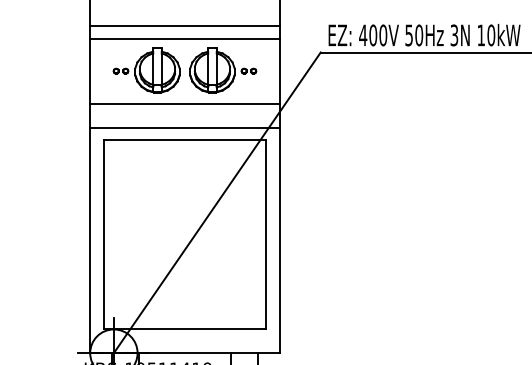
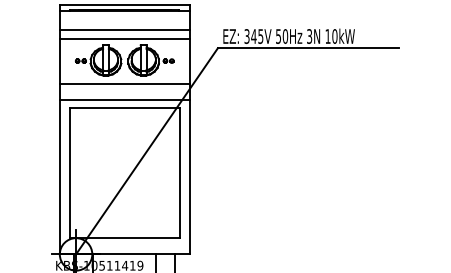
text: (372, 35) -> (253, 36), 400V -> 345V

